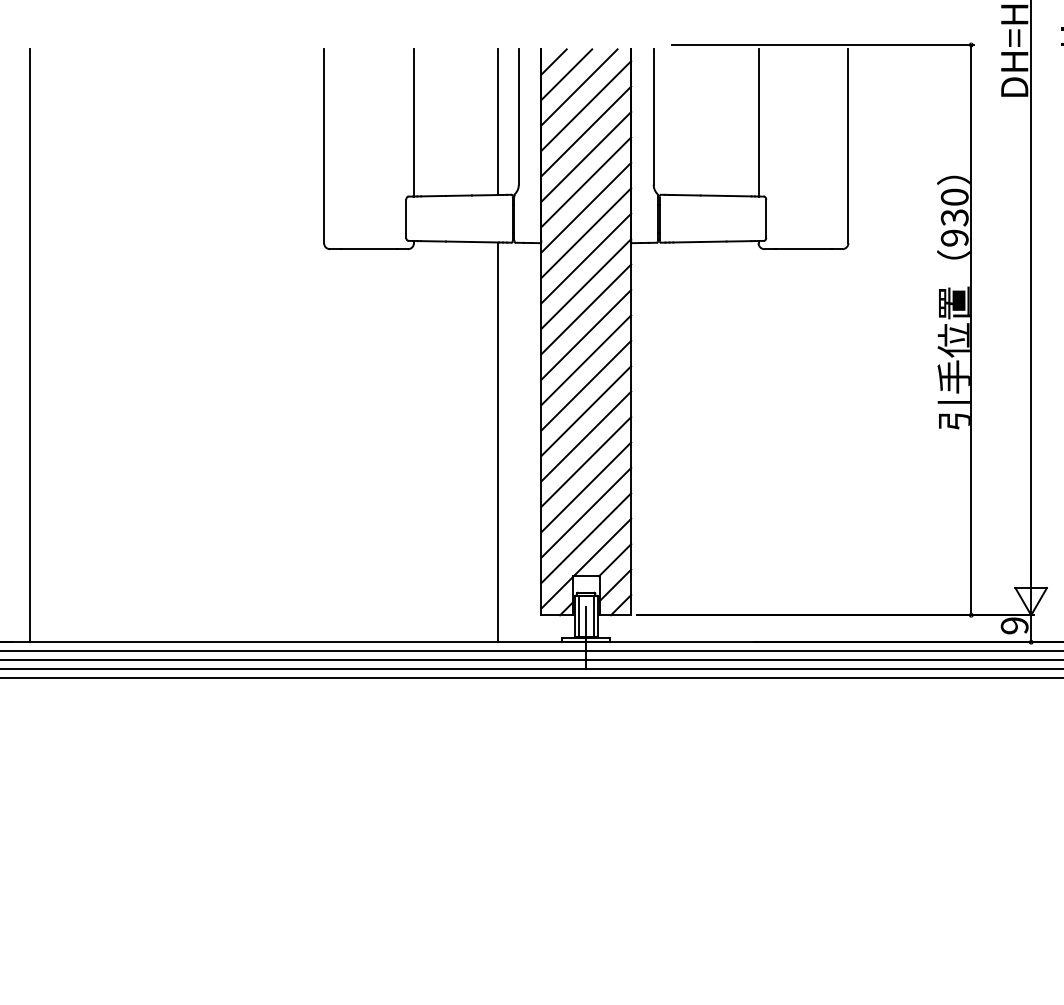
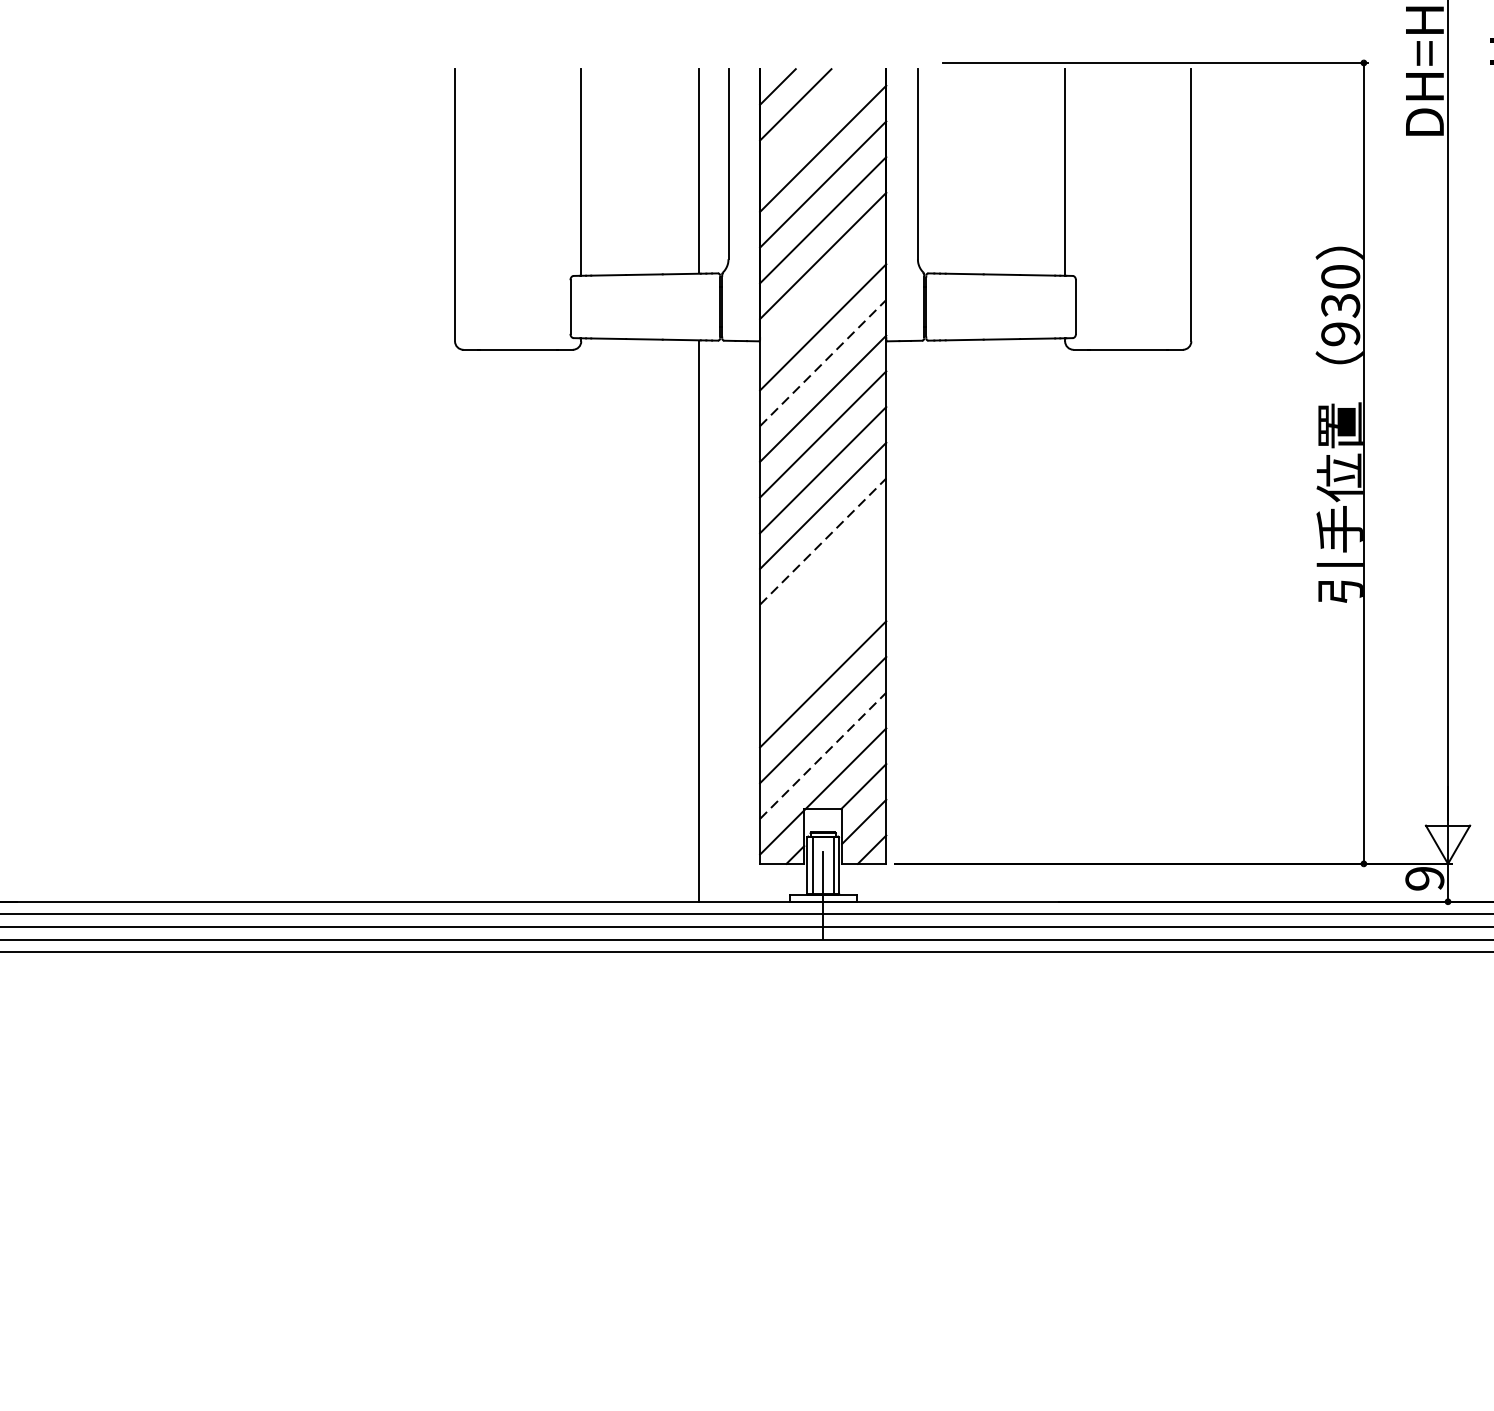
line: (579, 87) -> (813, 122), removed
line: (586, 207) -> (823, 291), removed
line: (586, 258) -> (823, 362), solid -> dashed
line: (30, 345) -> (42, 485), removed
line: (586, 385) -> (823, 541), solid -> dashed
line: (586, 411) -> (823, 577), removed
line: (586, 436) -> (823, 612), removed
line: (586, 461) -> (823, 647), removed
line: (586, 538) -> (823, 756), solid -> dashed

